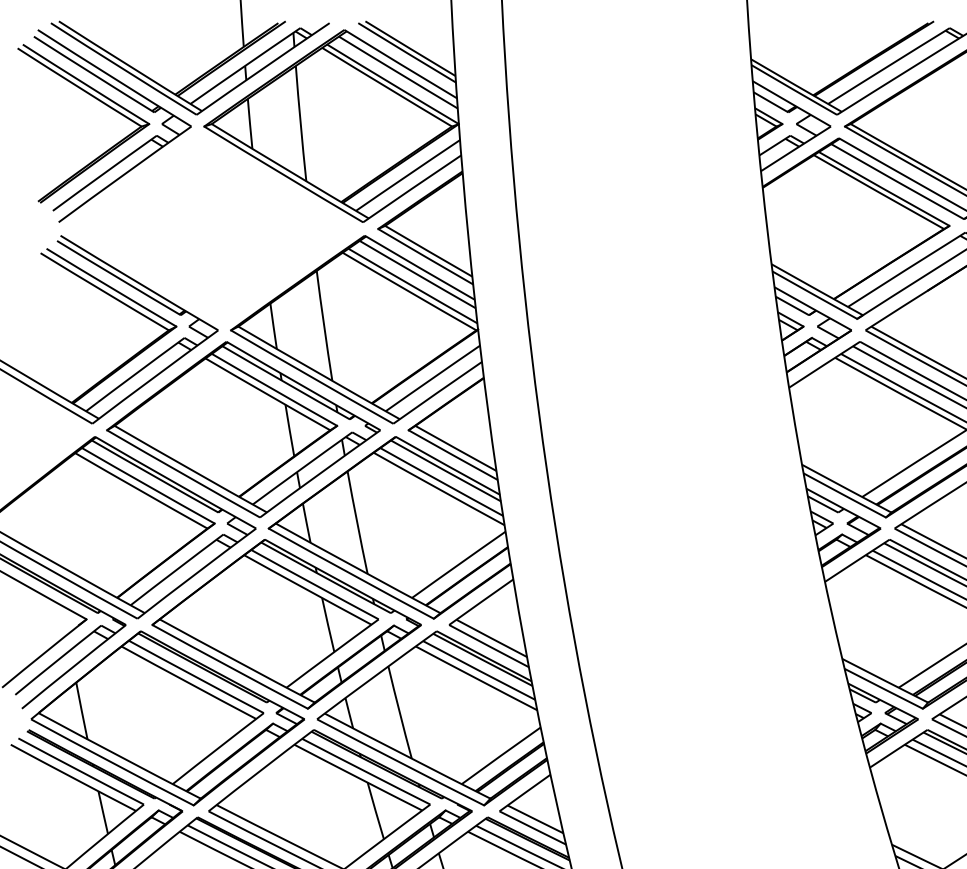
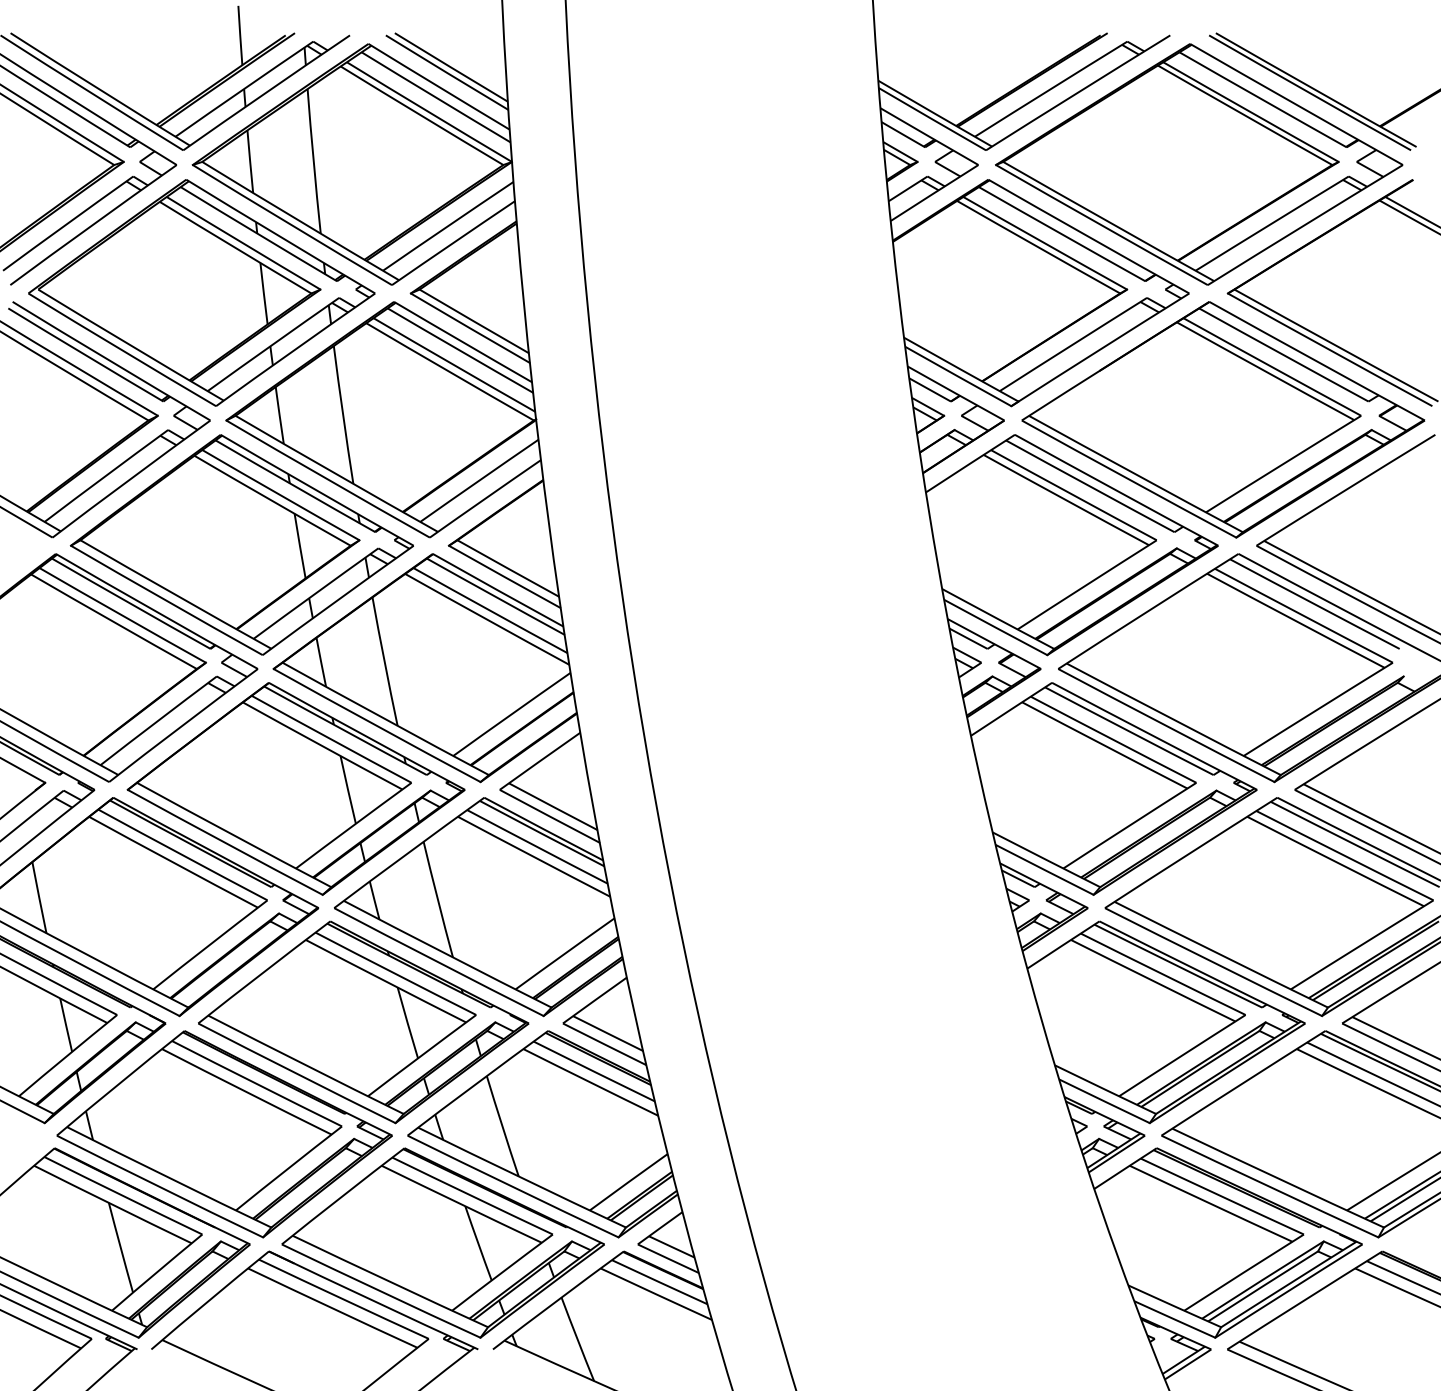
part: (211, 228) -> (201, 292), added

